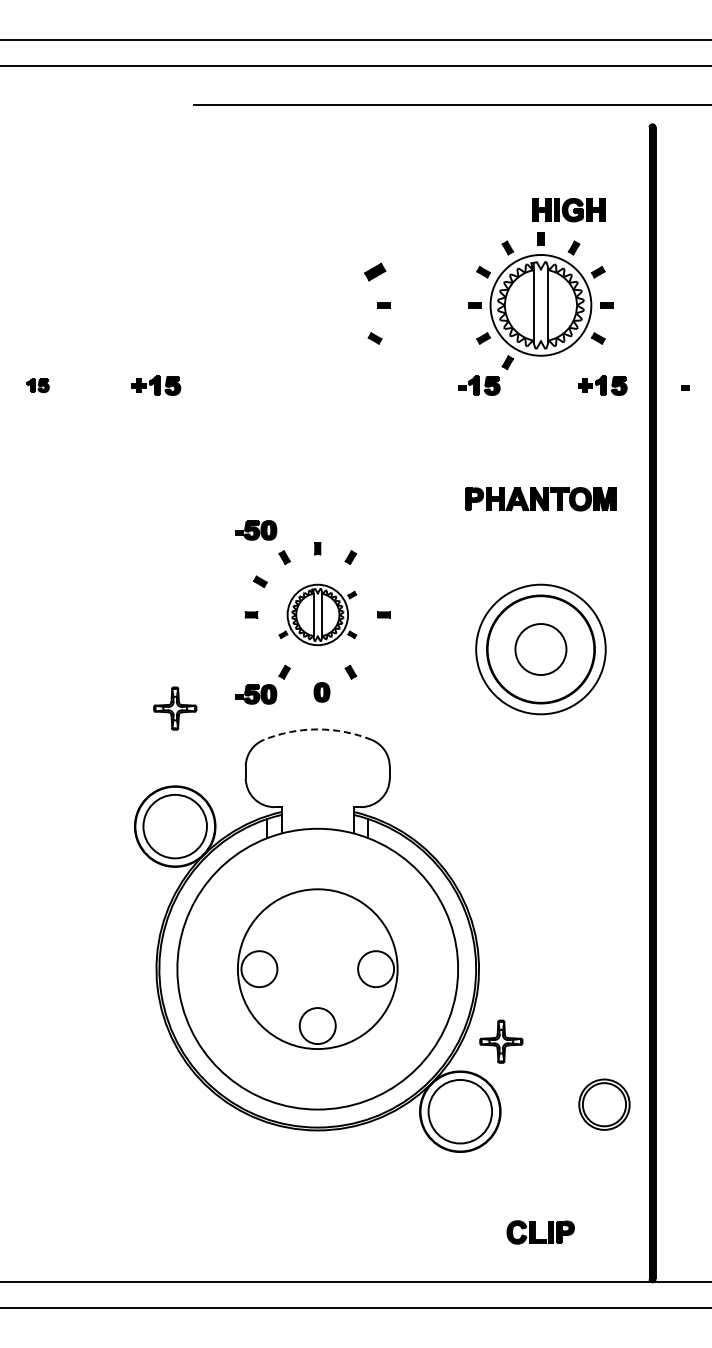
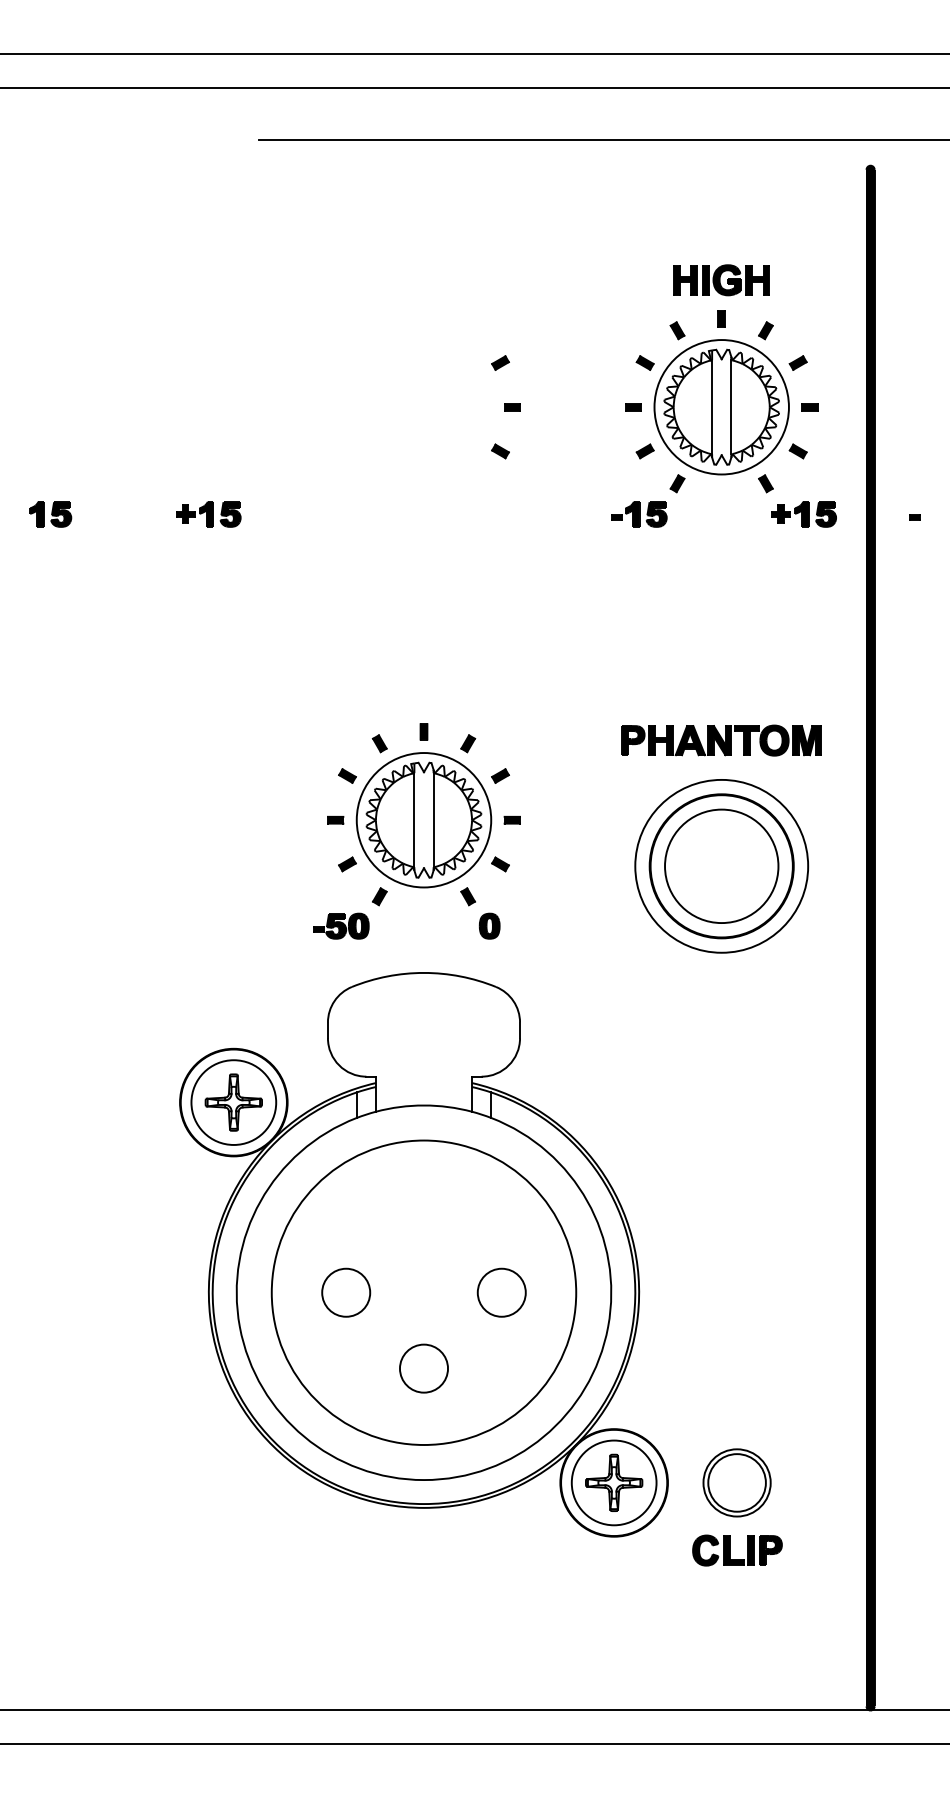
part: (568, 210) -> (721, 280), moved
part: (374, 272) -> (499, 363), size x0.62
part: (573, 362) -> (765, 483), added
part: (38, 385) -> (51, 514), size x1.43
part: (540, 499) -> (721, 740), moved
part: (256, 530) -> (342, 707), removed
part: (317, 614) -> (423, 819), size x1.67
circle: (540, 649) -> (721, 866), size x1.67
part: (321, 692) -> (489, 926), moved
part: (175, 708) -> (234, 1102), moved
arc: (317, 729) -> (423, 973), dashed -> solid
circle: (317, 969) -> (423, 1293), size x1.43
part: (501, 1041) -> (614, 1482), moved
part: (604, 1104) -> (737, 1482), moved
part: (540, 1232) -> (737, 1550), moved

